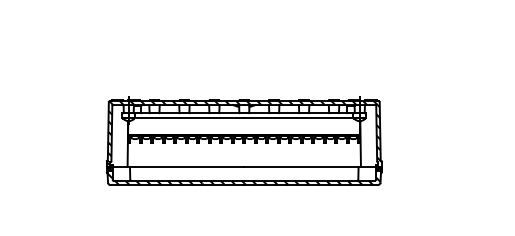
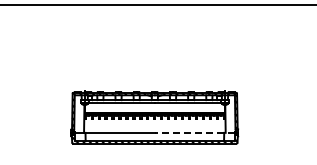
line: (309, 166) -> (194, 132), solid -> dashed

